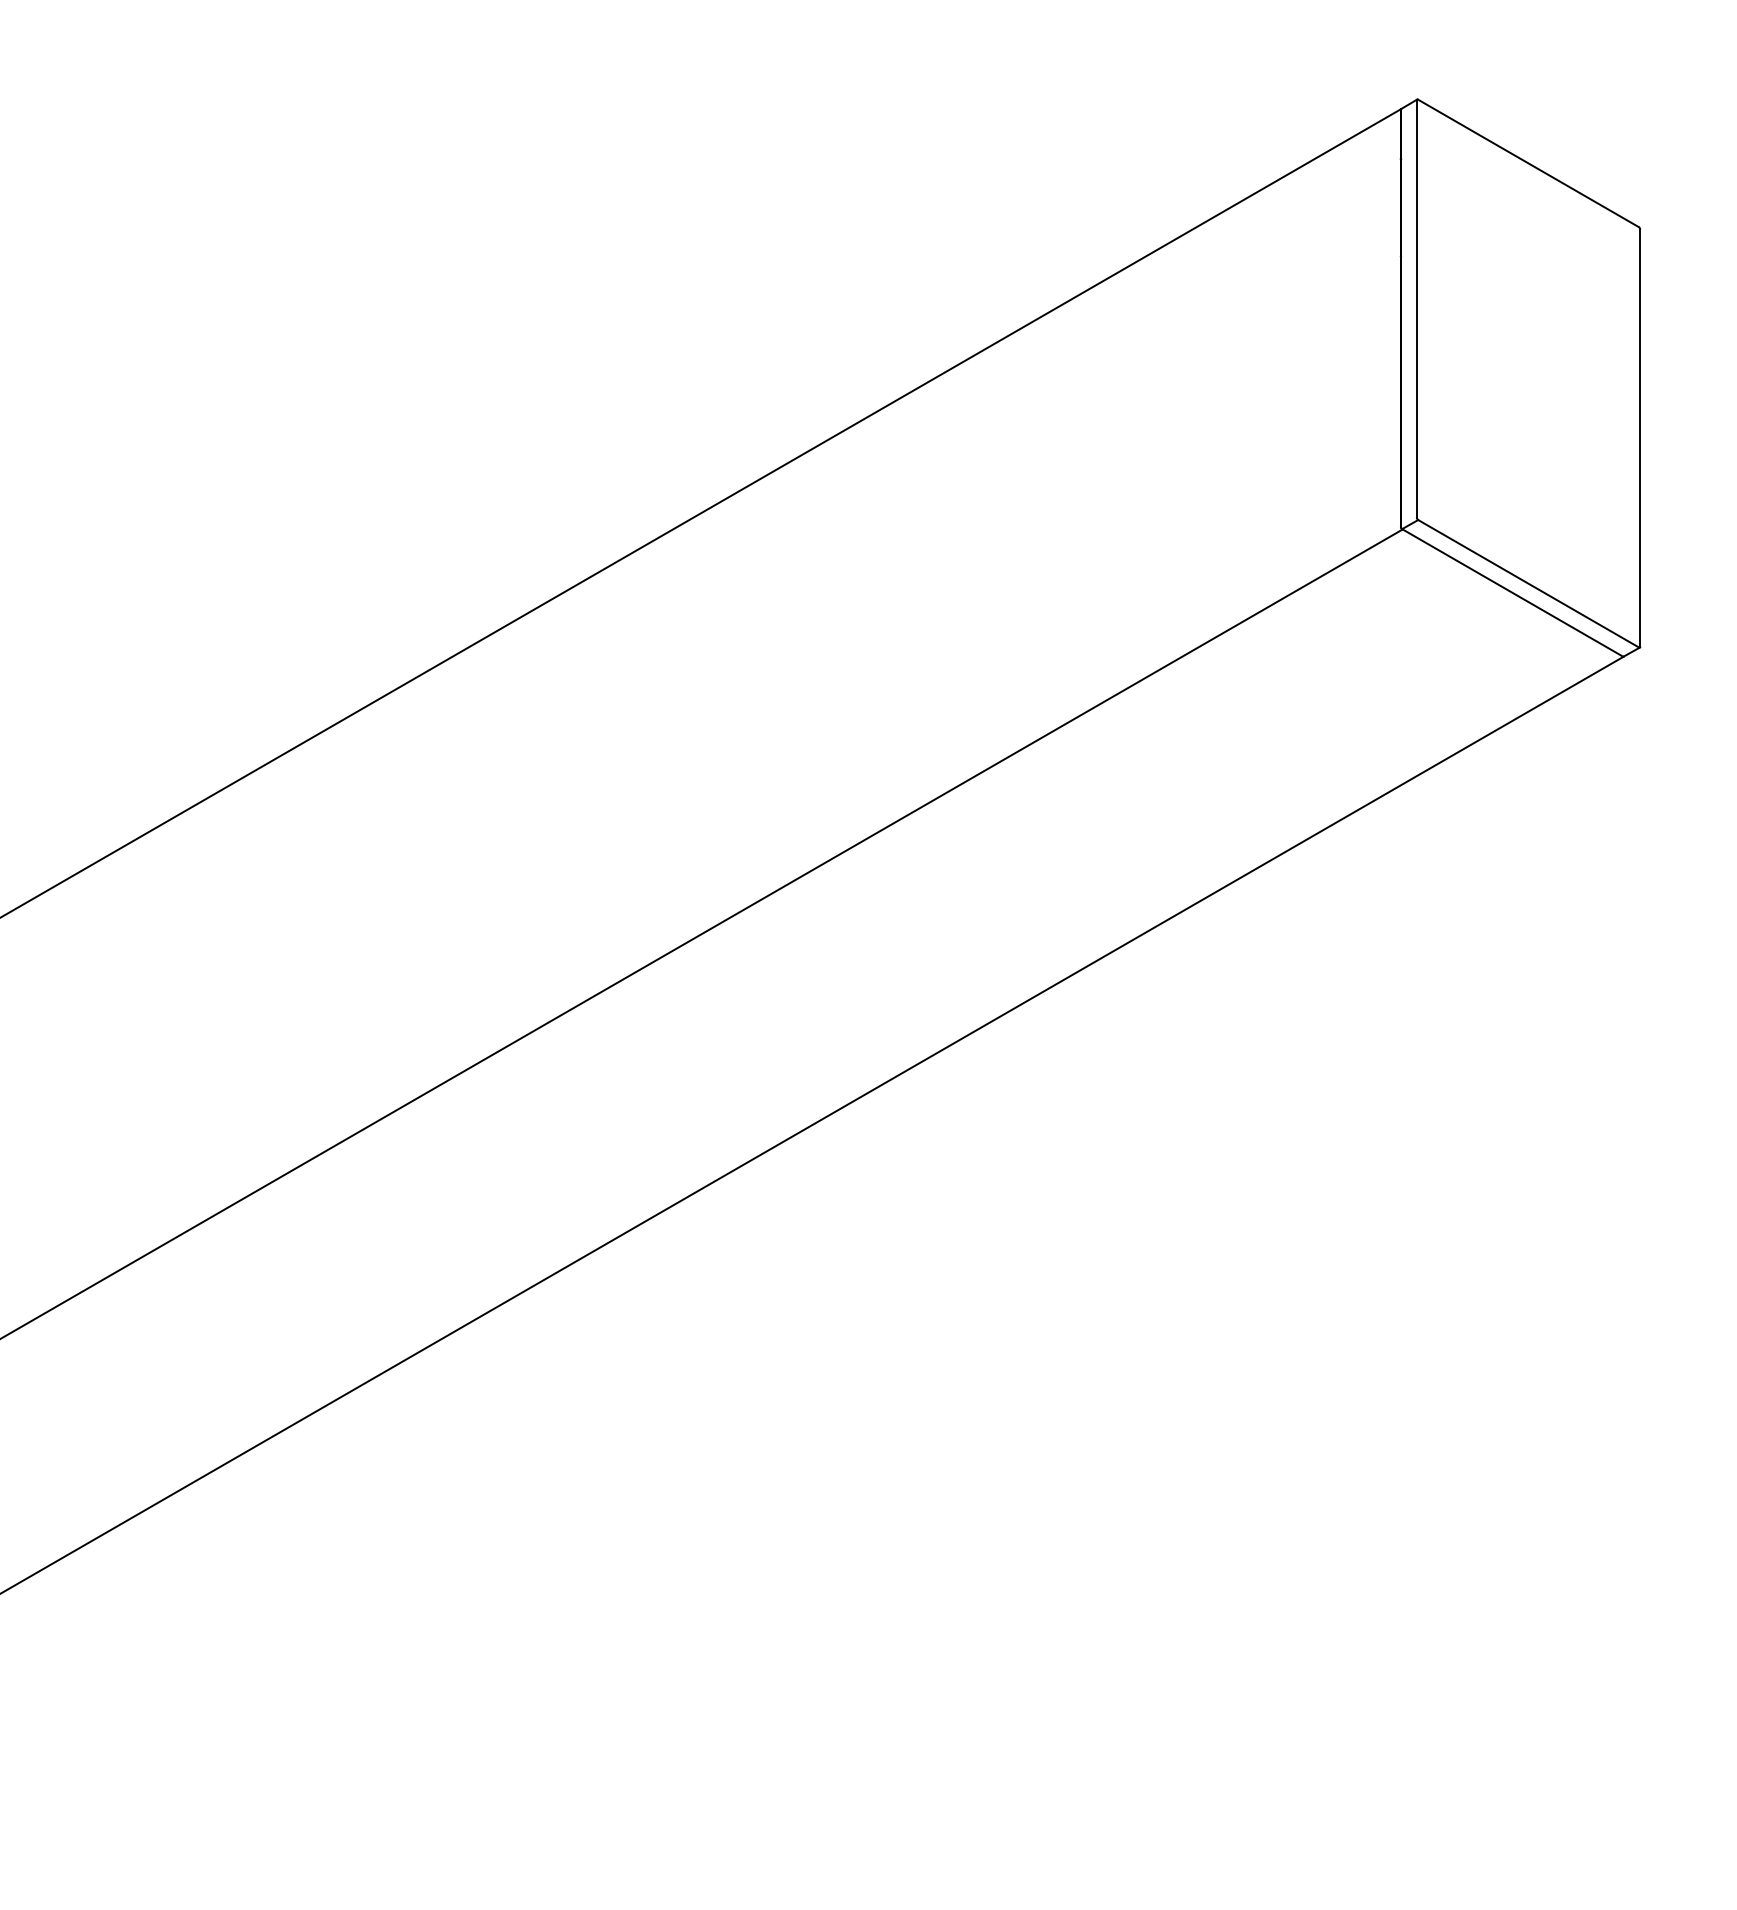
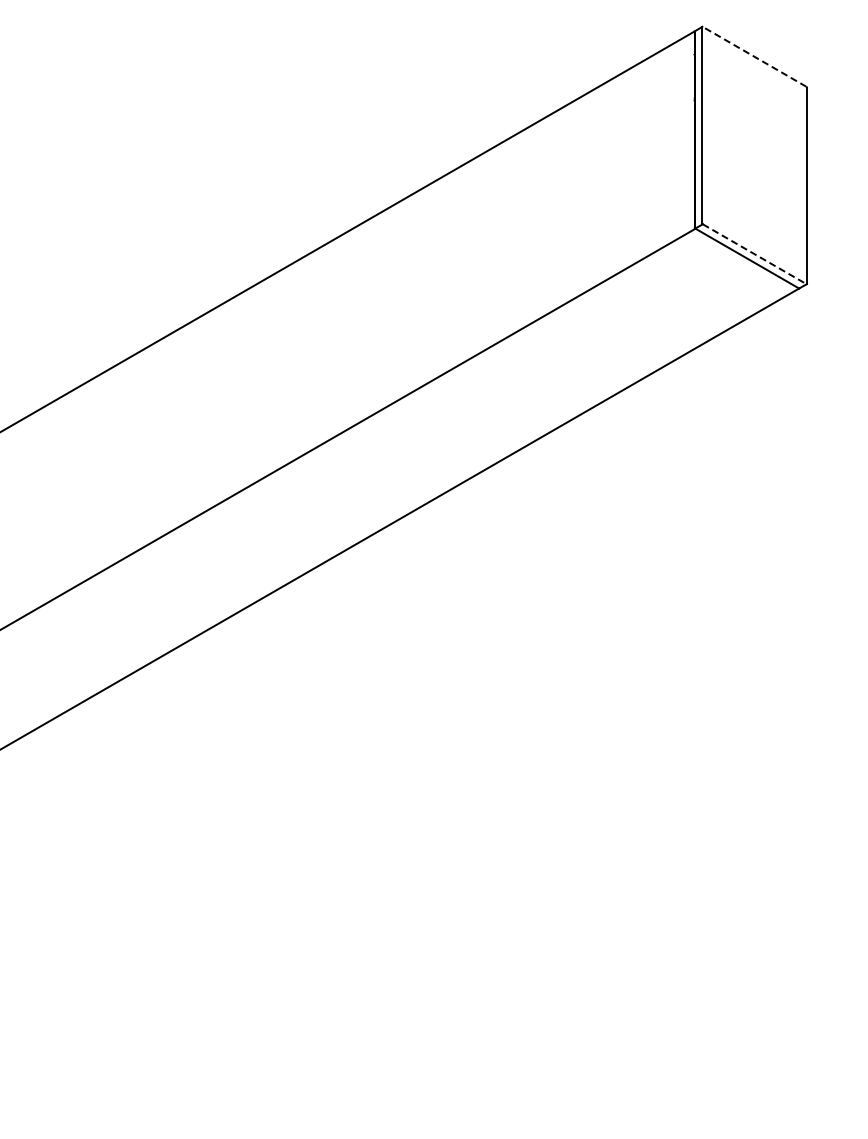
line: (1528, 162) -> (754, 56), solid -> dashed
line: (1528, 584) -> (754, 254), solid -> dashed

